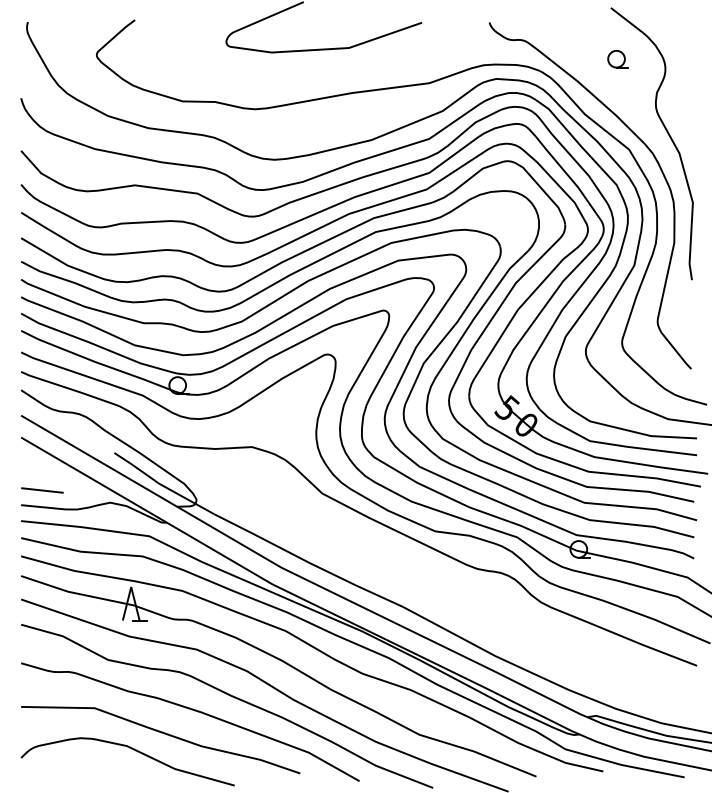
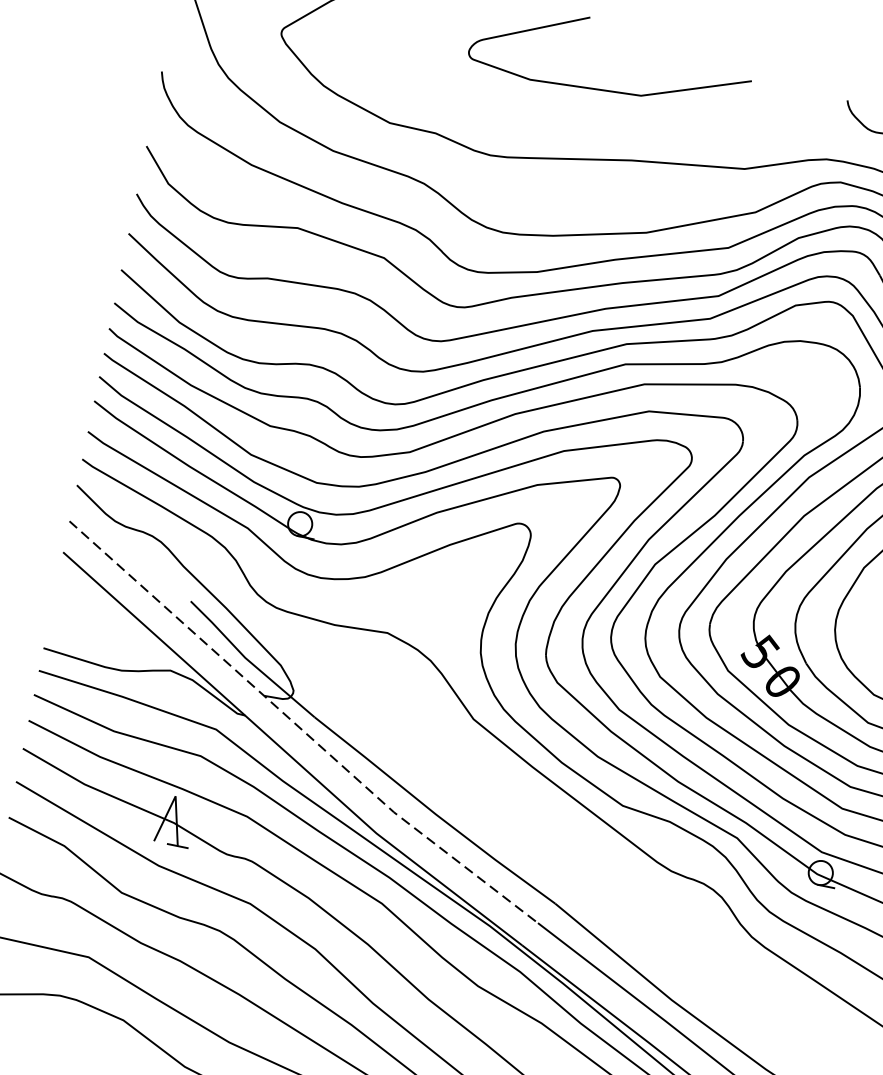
line: (42, 490) -> (78, 633), removed
line: (206, 523) -> (300, 728), solid -> dashed

